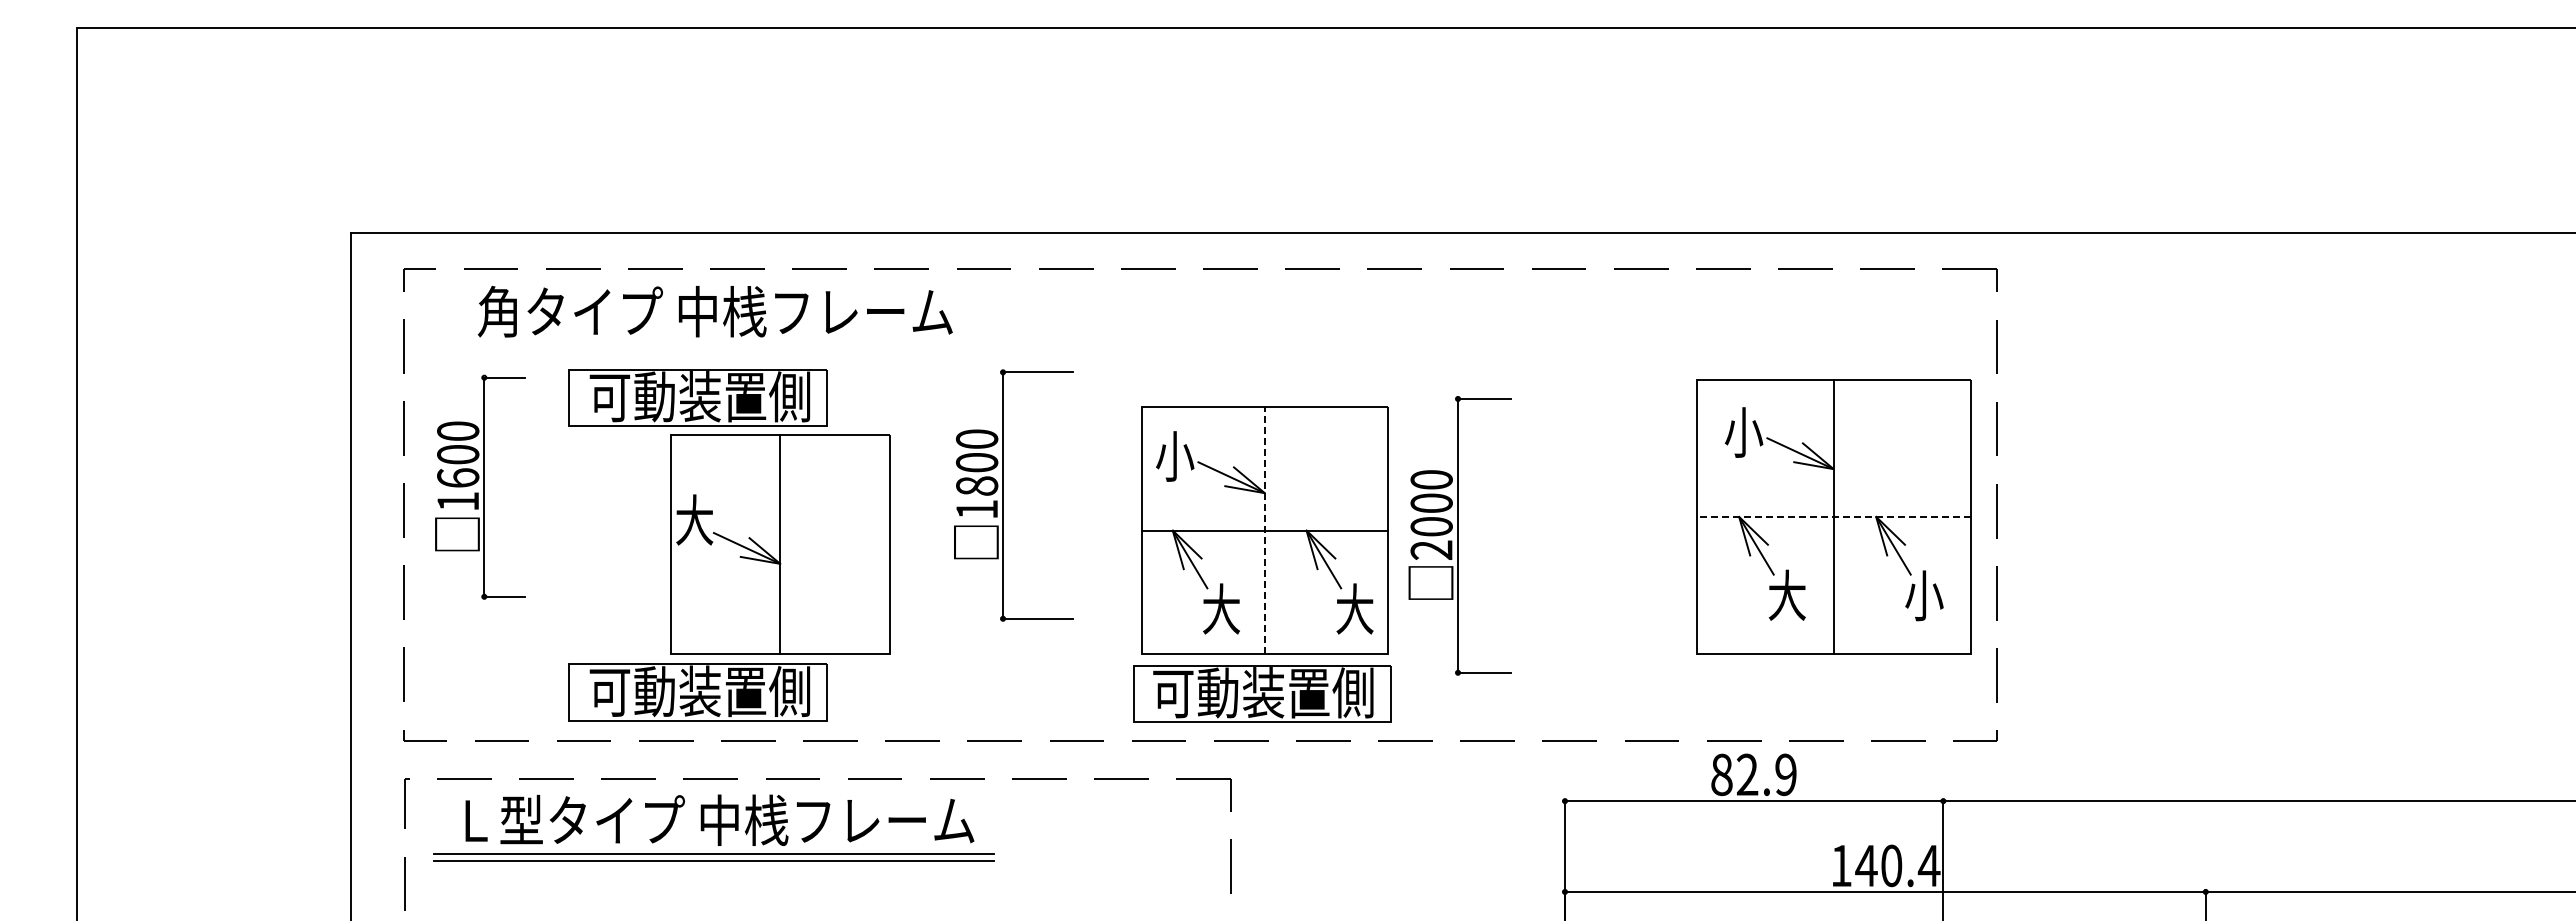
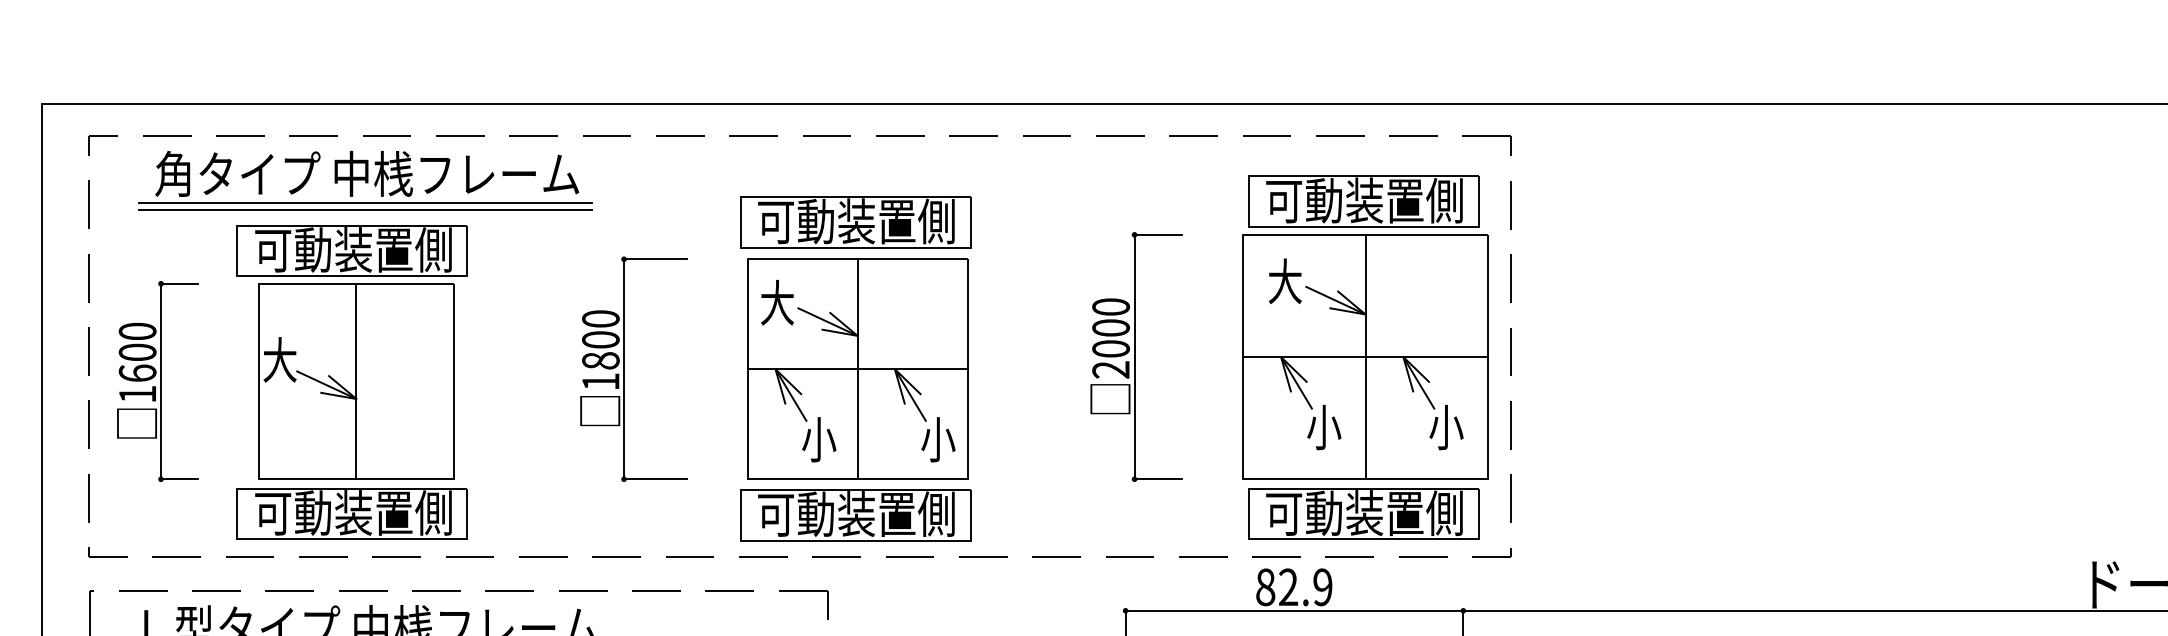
part: (1831, 342) -> (1363, 201), added
line: (712, 344) -> (364, 203), added
line: (712, 351) -> (364, 209), added
part: (1262, 365) -> (855, 221), added
text: (1743, 431) -> (1284, 280), 小 -> 大
text: (1175, 455) -> (777, 302), 小 -> 大
part: (480, 486) -> (157, 380), moved
part: (1003, 495) -> (624, 369), moved
line: (1833, 516) -> (1365, 356), dashed -> solid
line: (1264, 530) -> (857, 369), dashed -> solid
part: (1459, 535) -> (1135, 356), moved
part: (780, 544) -> (356, 381), moved
text: (1787, 595) -> (1324, 427), 大 -> 小
text: (1221, 608) -> (819, 438), 大 -> 小
text: (1355, 608) -> (938, 438), 大 -> 小
part: (1831, 692) -> (1363, 513), added

